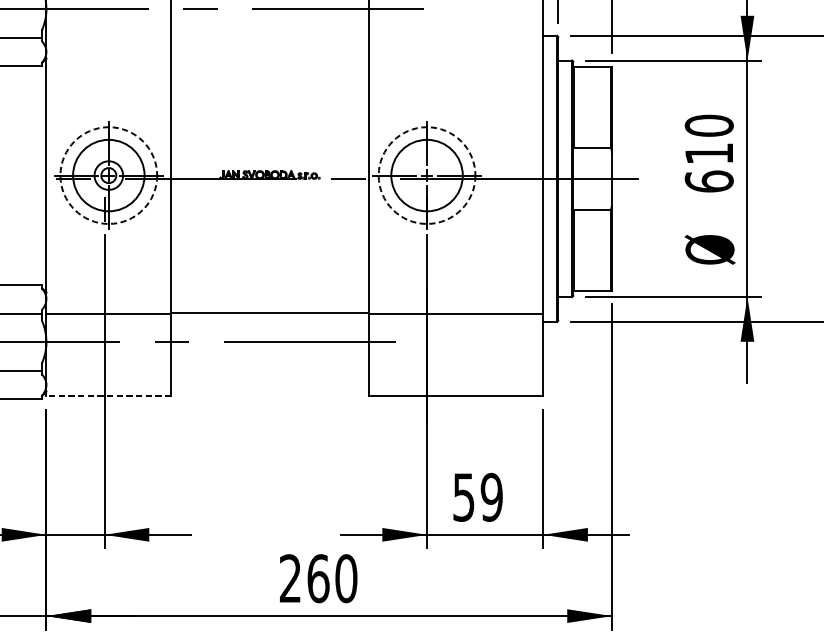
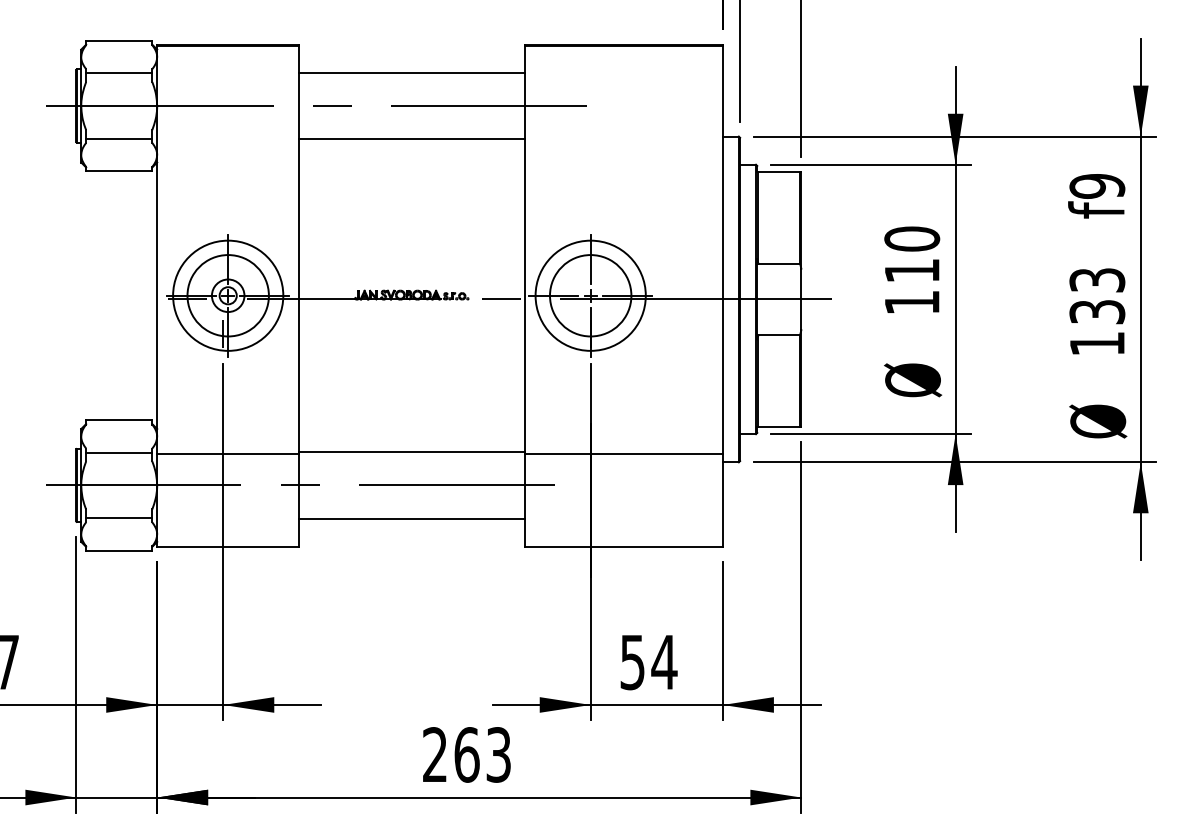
line: (269, 38) -> (411, 139), added
circle: (109, 175) -> (228, 295), dashed -> solid
circle: (426, 175) -> (590, 295), dashed -> solid
text: (709, 181) -> (912, 302), 610 -> 110
line: (269, 371) -> (411, 518), added
line: (108, 395) -> (227, 546), dashed -> solid
text: (491, 497) -> (664, 662), 59 -> 54
text: (346, 578) -> (498, 754), 260 -> 263

